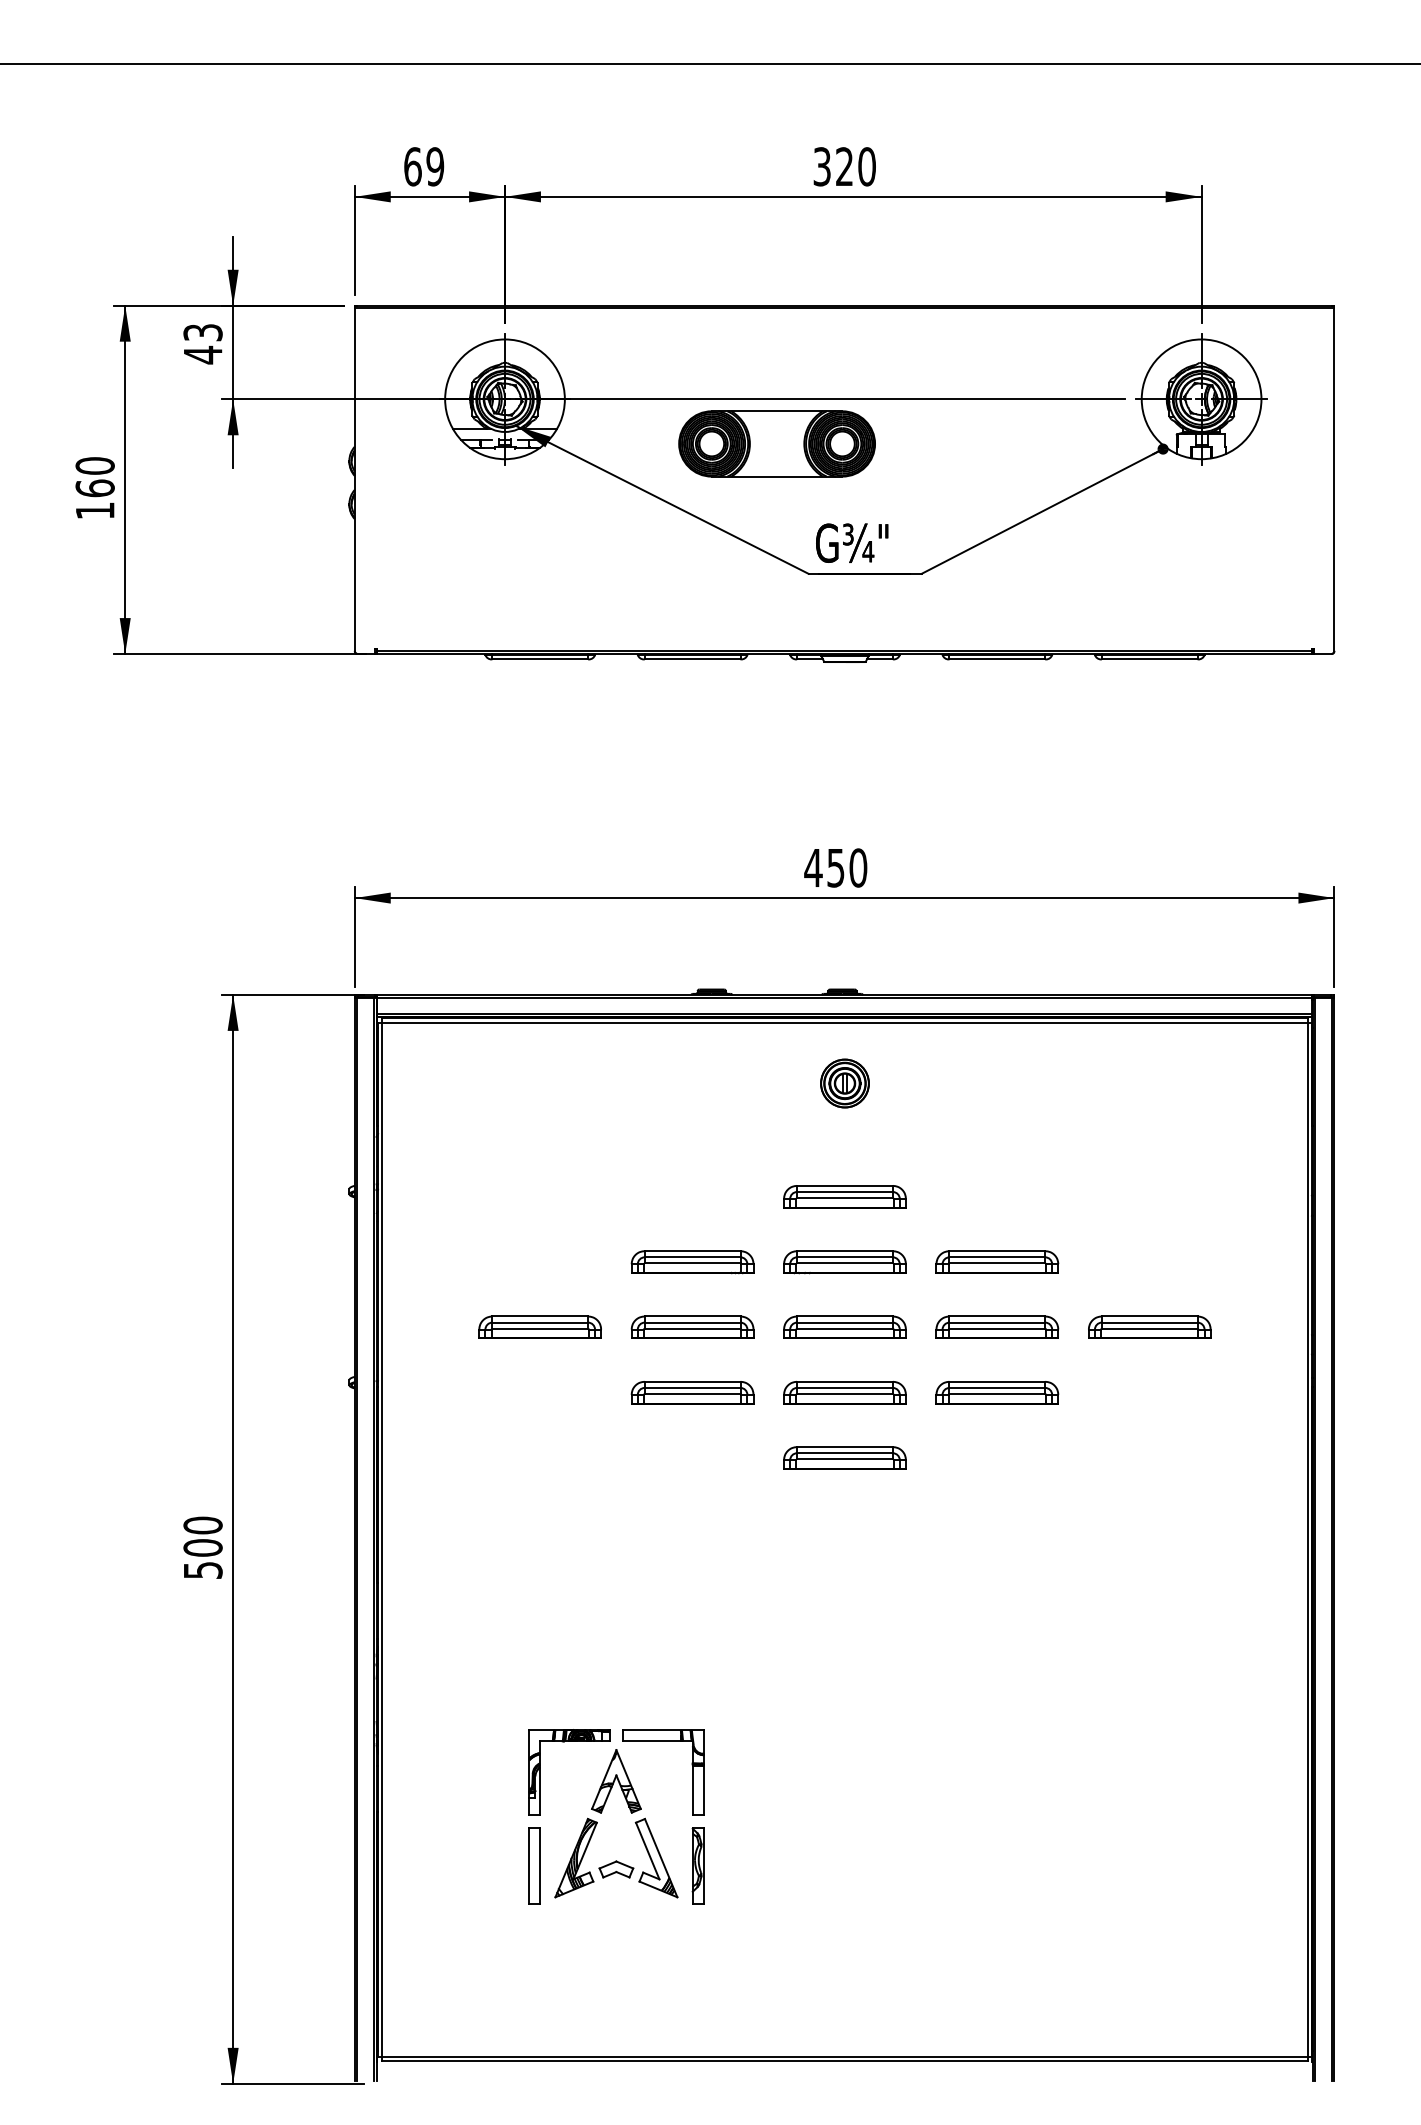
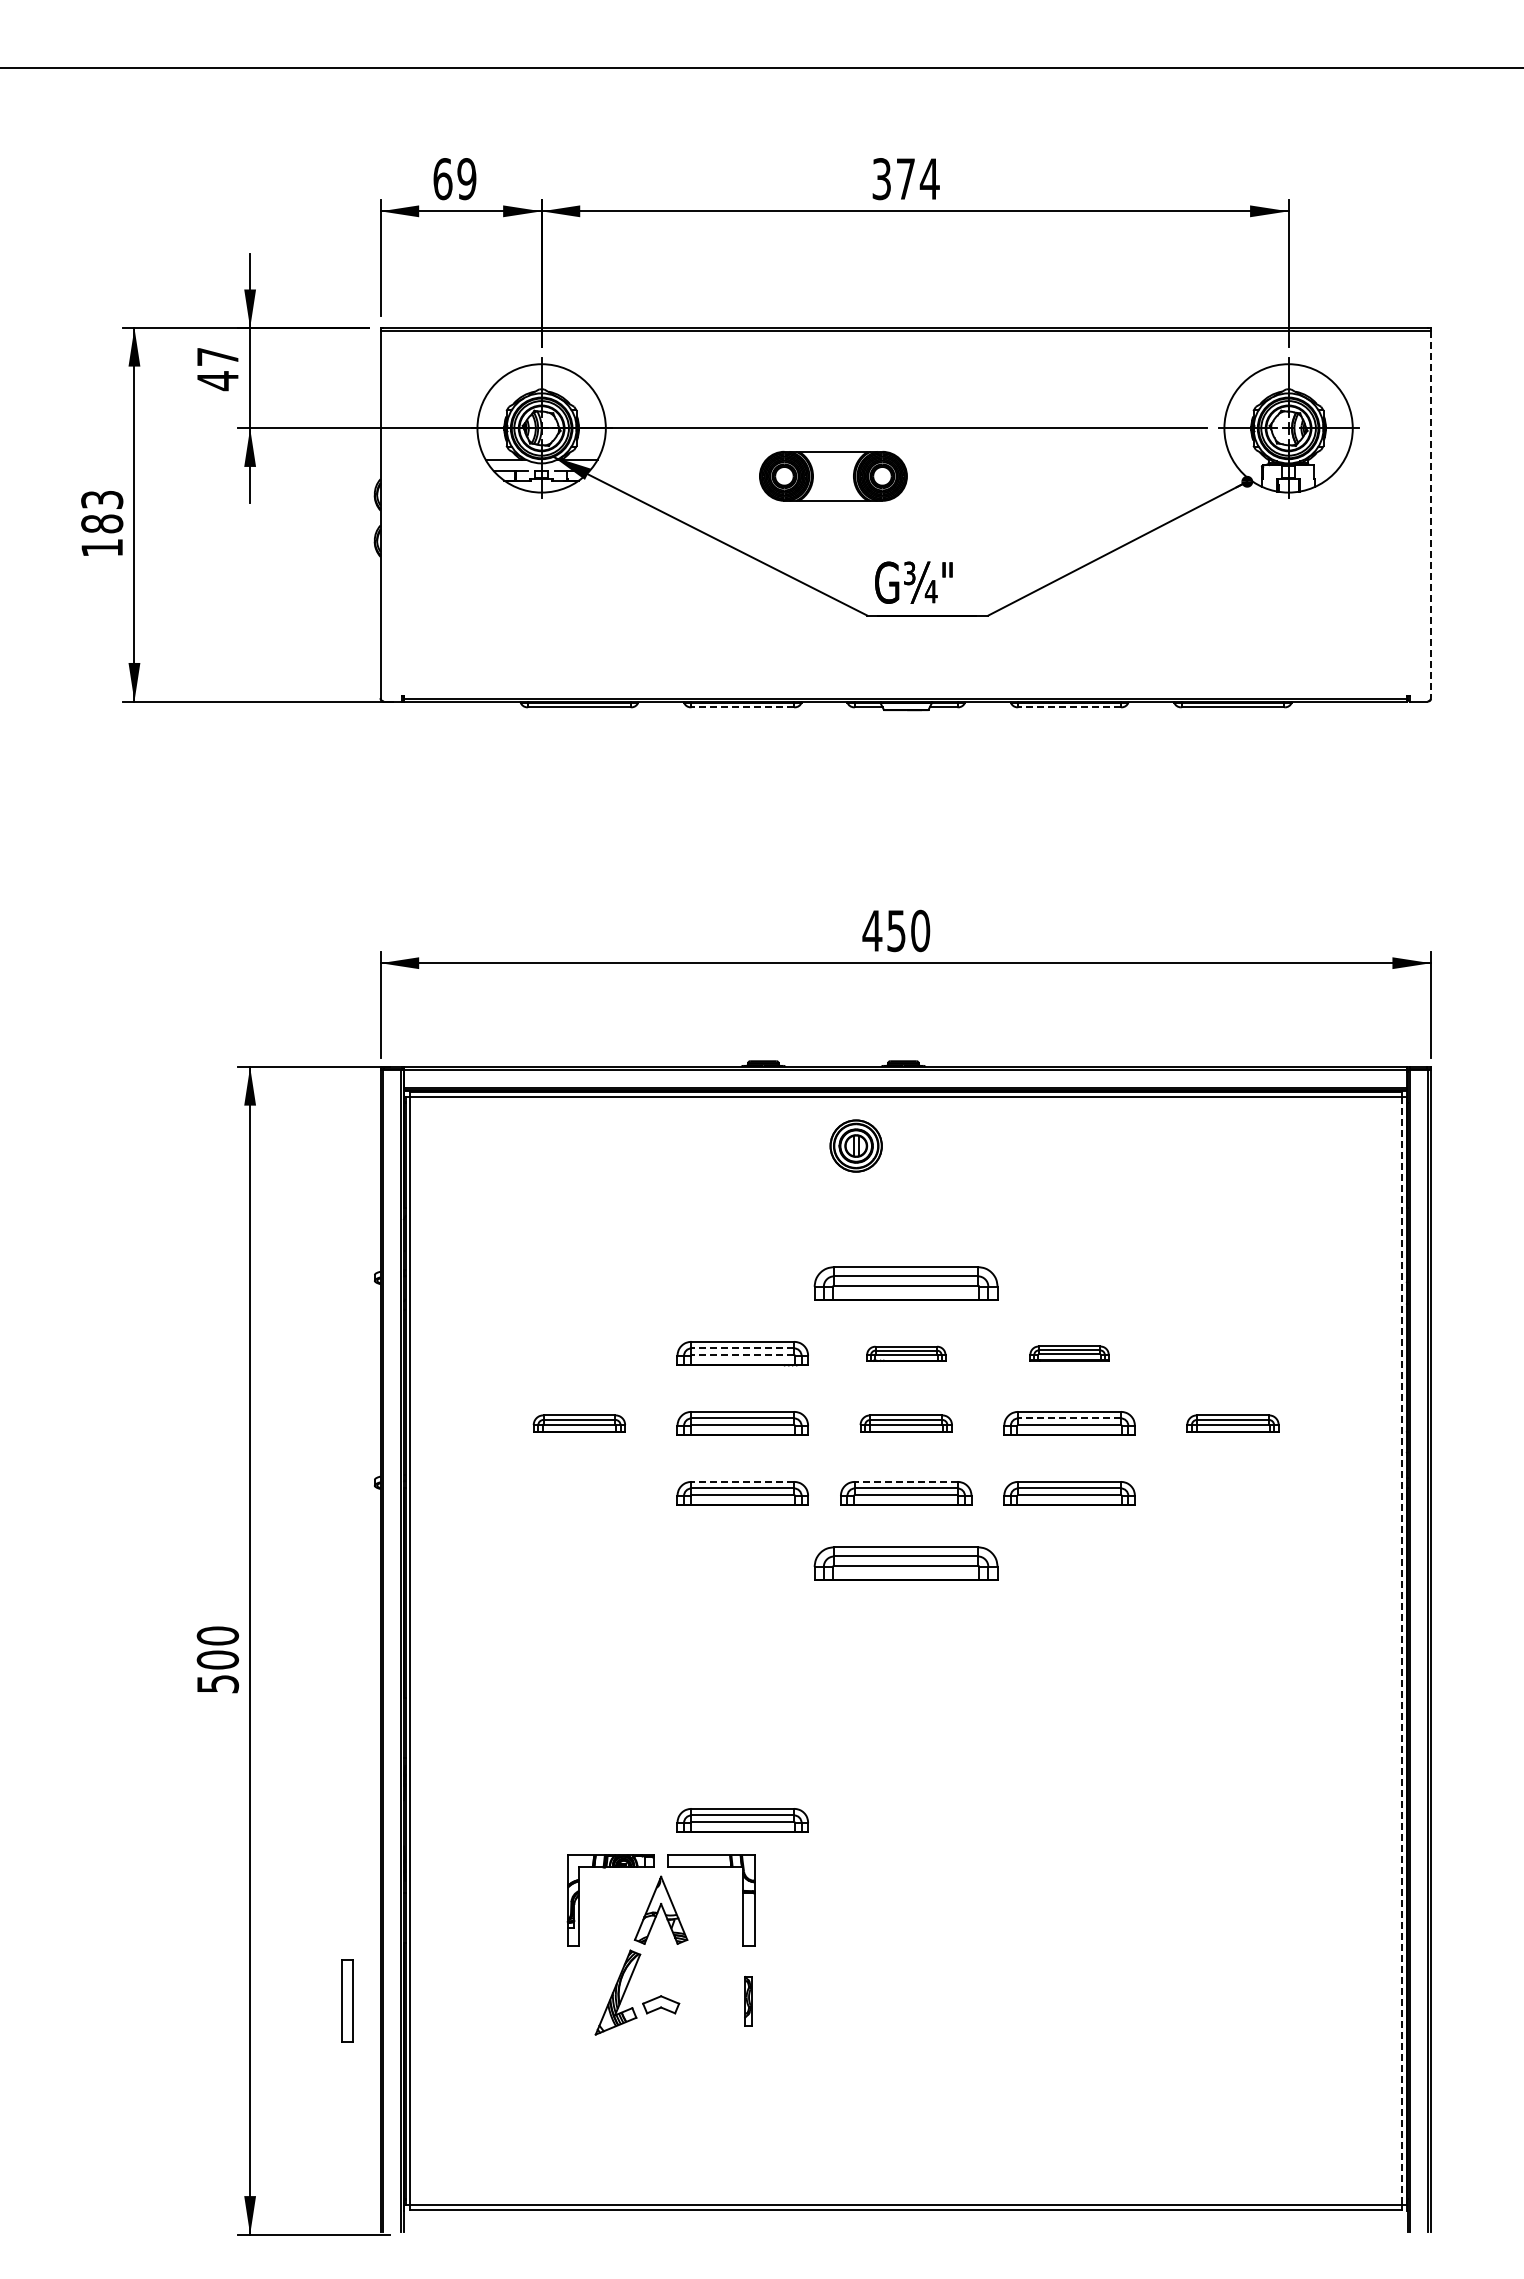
text: (855, 167) -> (917, 179), 320 -> 374
text: (202, 333) -> (217, 357), 43 -> 47
part: (777, 444) -> (833, 476), size x0.7
text: (95, 476) -> (102, 511), 160 -> 183
line: (1333, 479) -> (1430, 514), solid -> dashed
line: (692, 659) -> (742, 707), solid -> dashed
line: (997, 659) -> (1069, 707), solid -> dashed
part: (844, 1083) -> (855, 1145), moved
part: (845, 1196) -> (906, 1283), size x1.4
line: (692, 1257) -> (742, 1348), solid -> dashed
part: (845, 1262) -> (906, 1353), size x0.6
part: (997, 1262) -> (1069, 1353), size x0.6
line: (692, 1263) -> (742, 1355), solid -> dashed
line: (997, 1322) -> (1069, 1418), solid -> dashed
part: (540, 1327) -> (579, 1423), size x0.7
part: (845, 1327) -> (906, 1423), size x0.7
part: (1149, 1327) -> (1232, 1423), size x0.7
line: (692, 1381) -> (742, 1481), solid -> dashed
line: (844, 1381) -> (905, 1481), solid -> dashed
part: (845, 1457) -> (906, 1563), size x1.4
line: (1307, 1539) -> (1402, 1651), solid -> dashed
part: (692, 1697) -> (742, 1820), added
part: (656, 1858) -> (704, 1992), removed
part: (534, 1865) -> (347, 2000), moved
part: (697, 1865) -> (748, 2000), size x0.6

